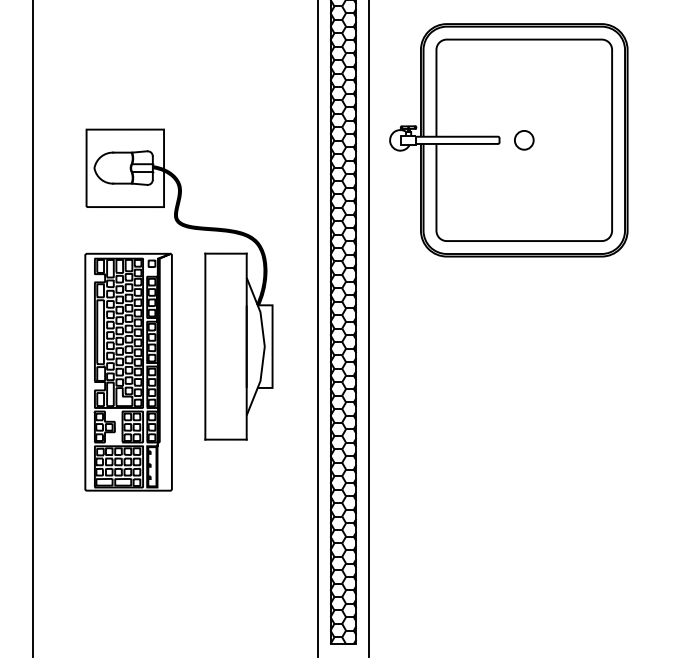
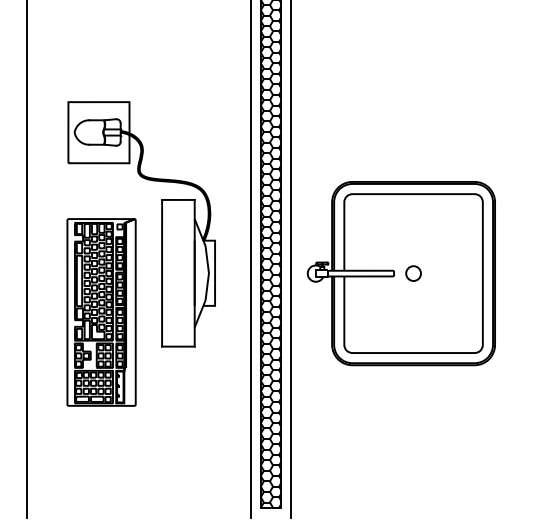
part: (507, 140) -> (400, 273), moved
part: (128, 372) -> (101, 312), moved

